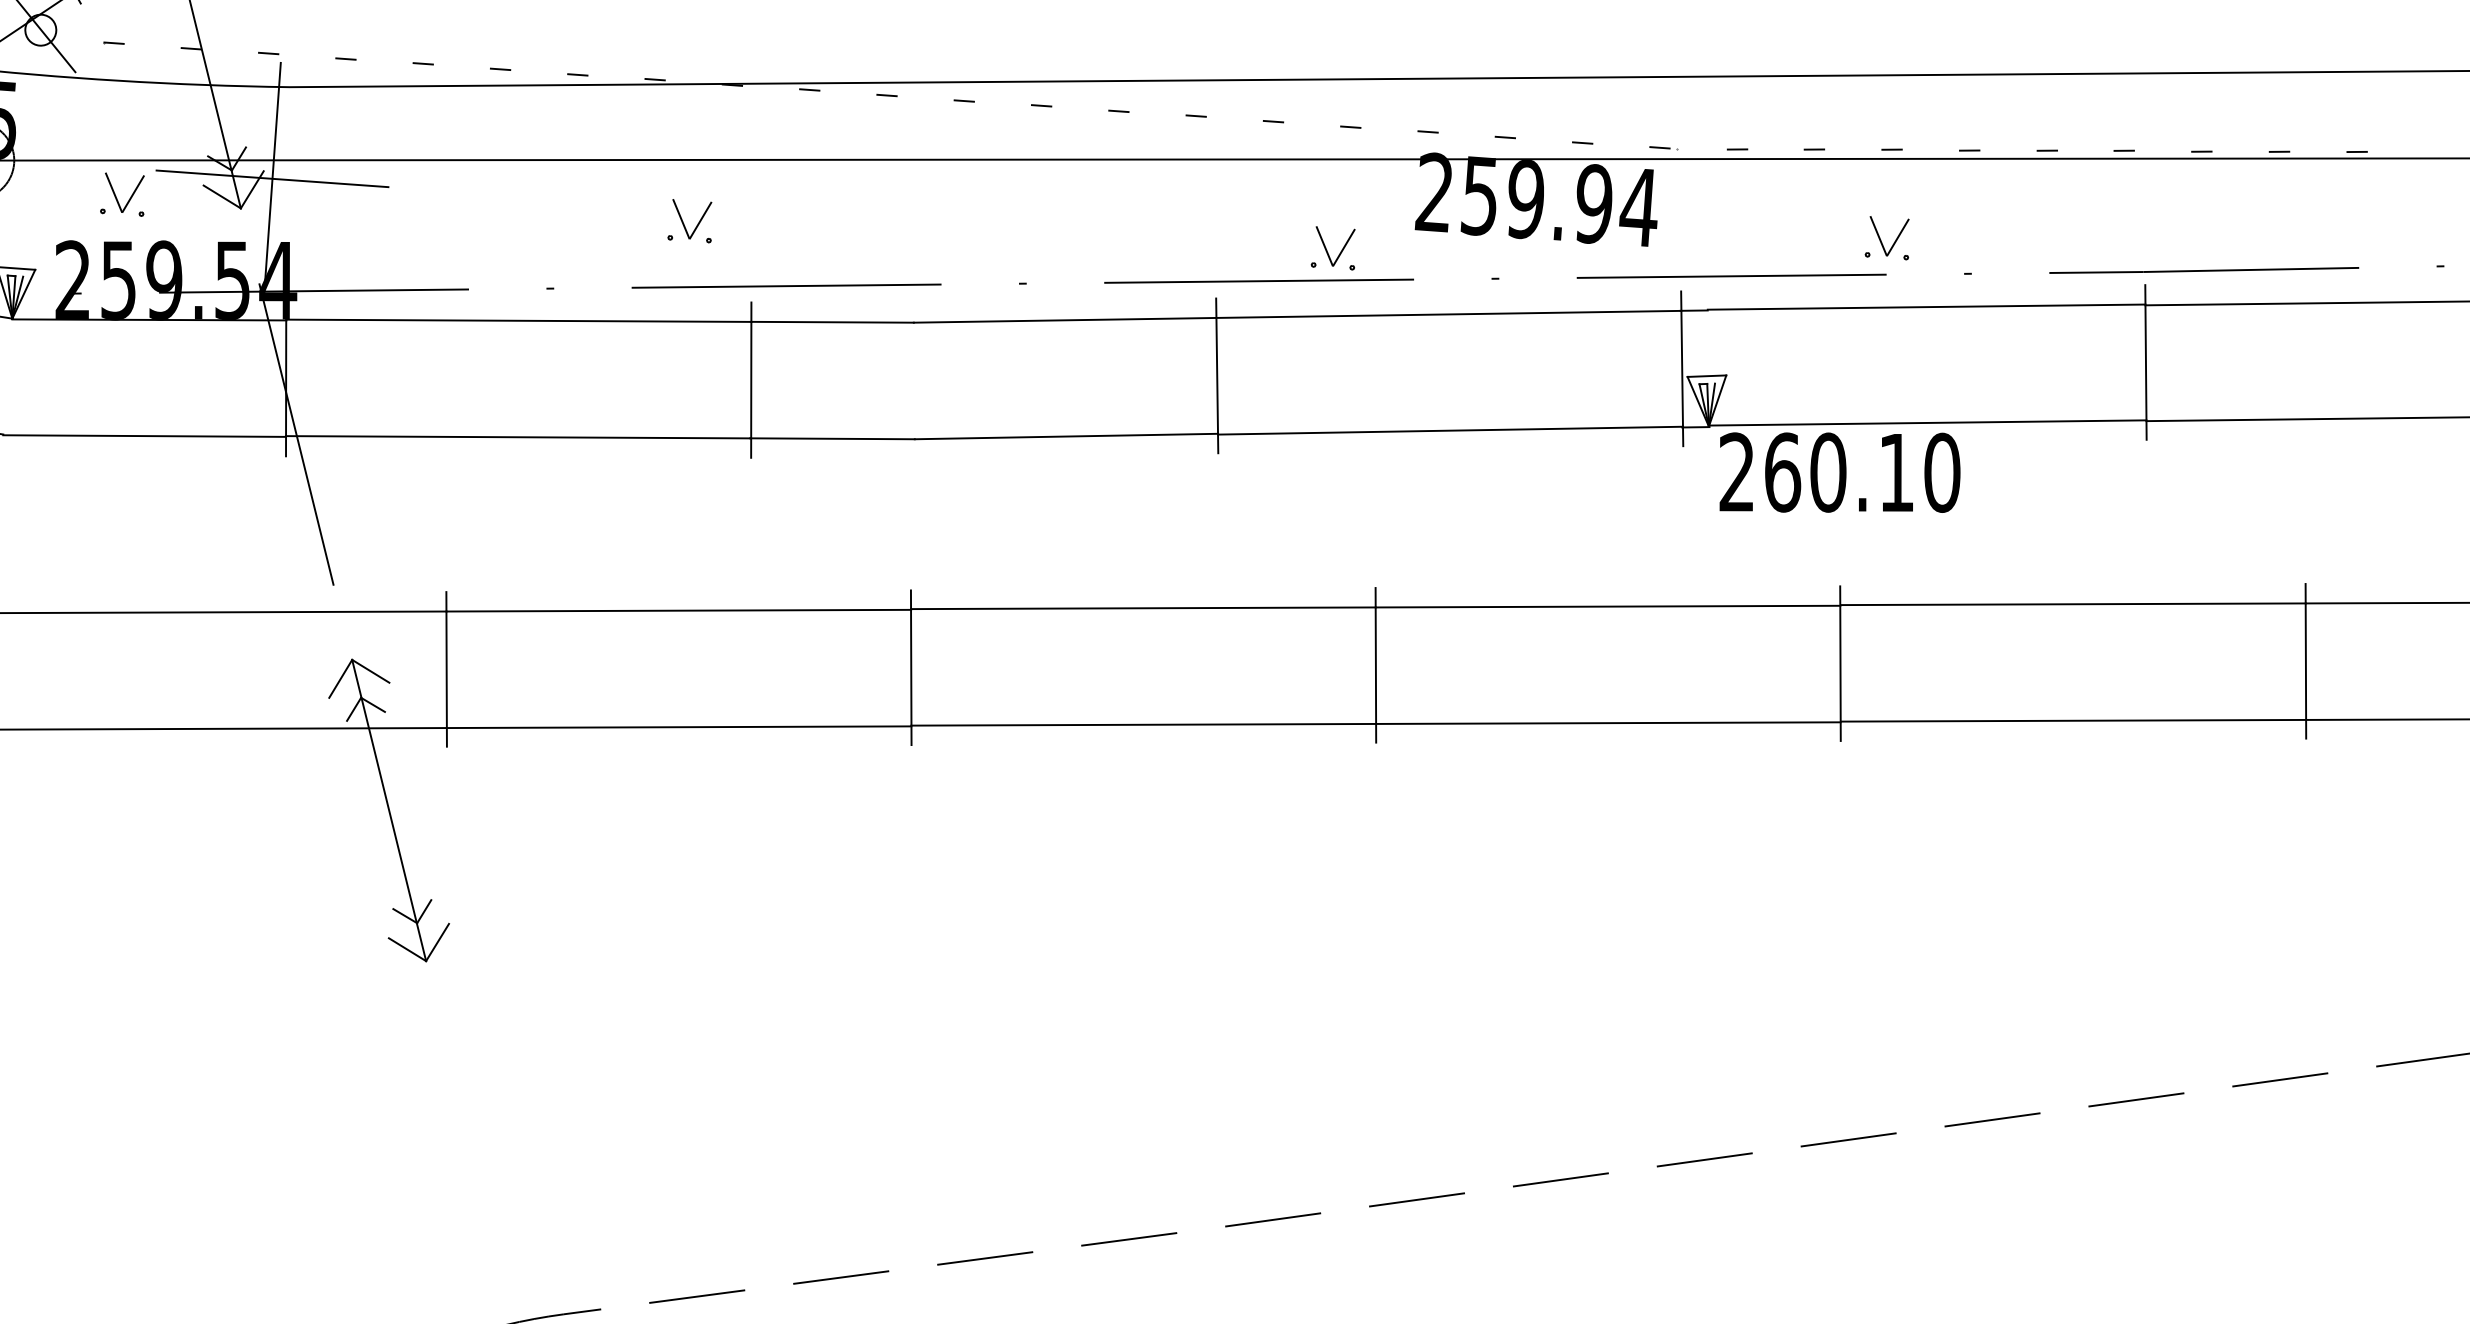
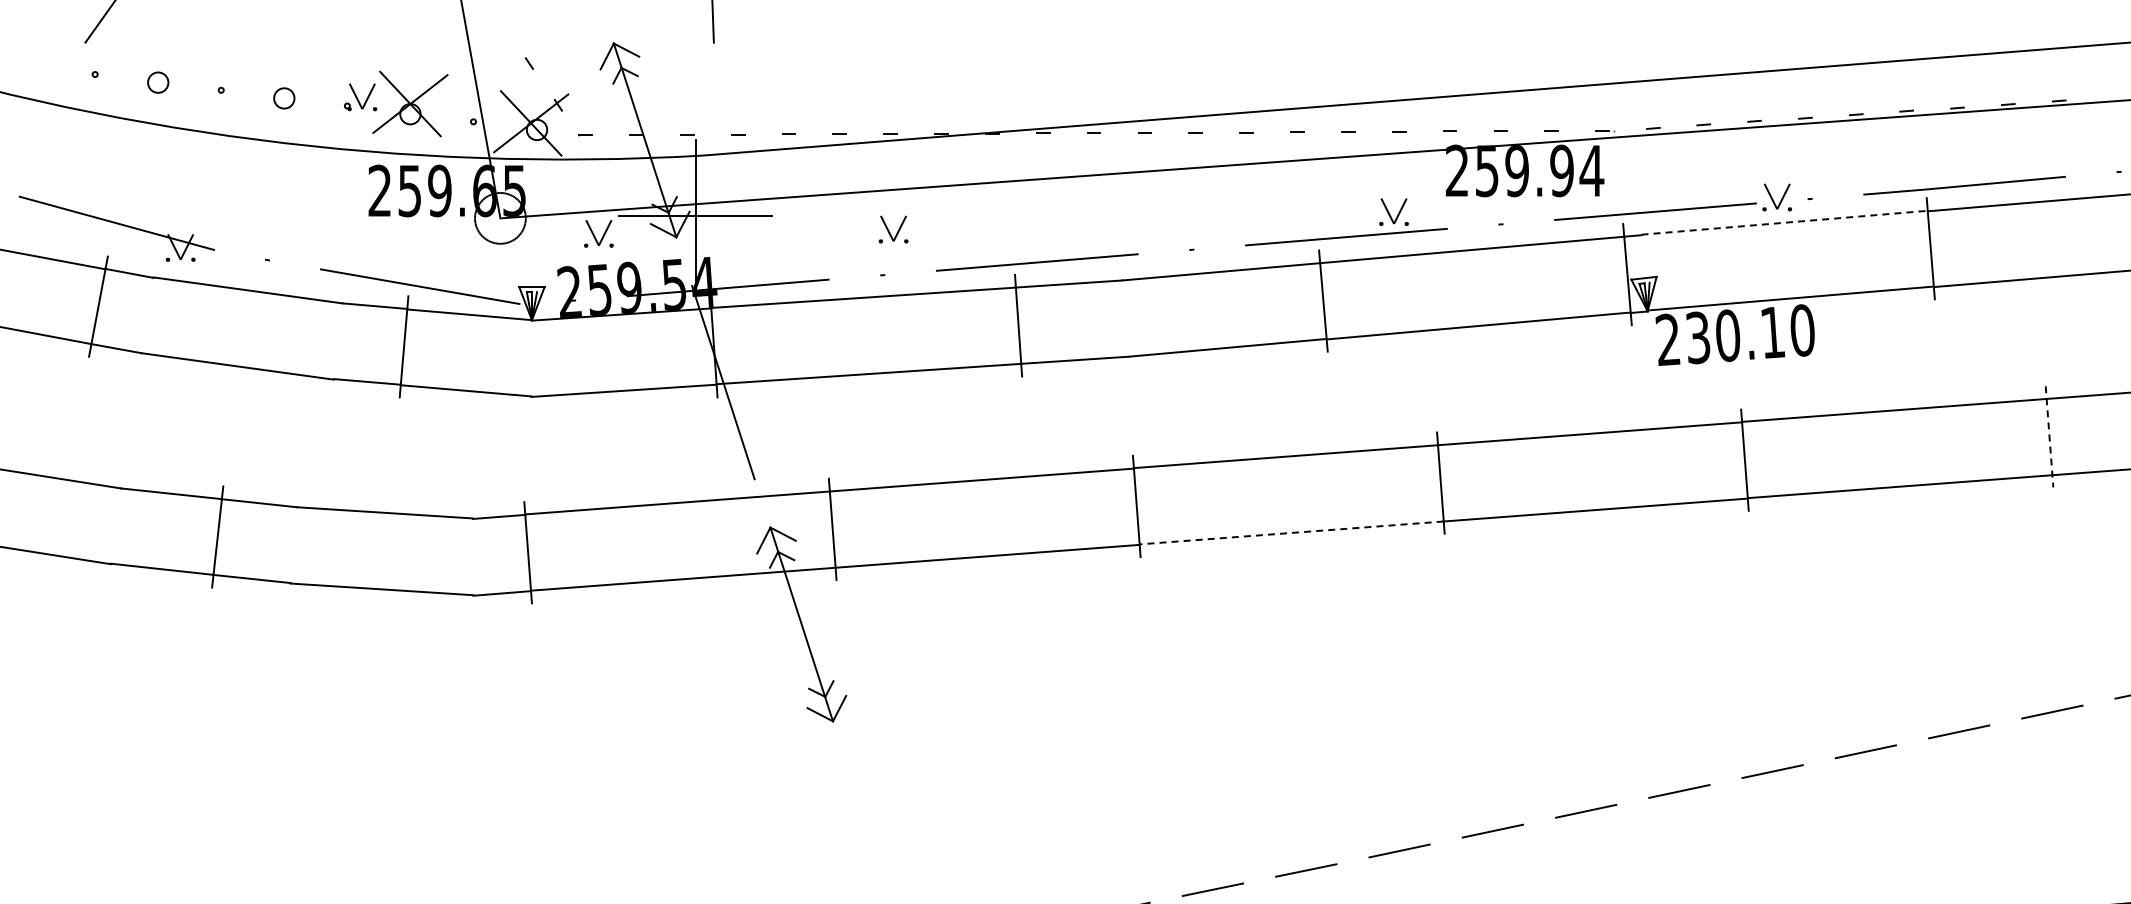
part: (690, 221) -> (893, 229), moved
part: (1888, 238) -> (1777, 197), moved
line: (1926, 306) -> (1784, 222), solid -> dashed
text: (1783, 472) -> (1698, 337), 260.10 -> 230.10
line: (2305, 660) -> (2049, 436), solid -> dashed
line: (1143, 724) -> (1291, 532), solid -> dashed

